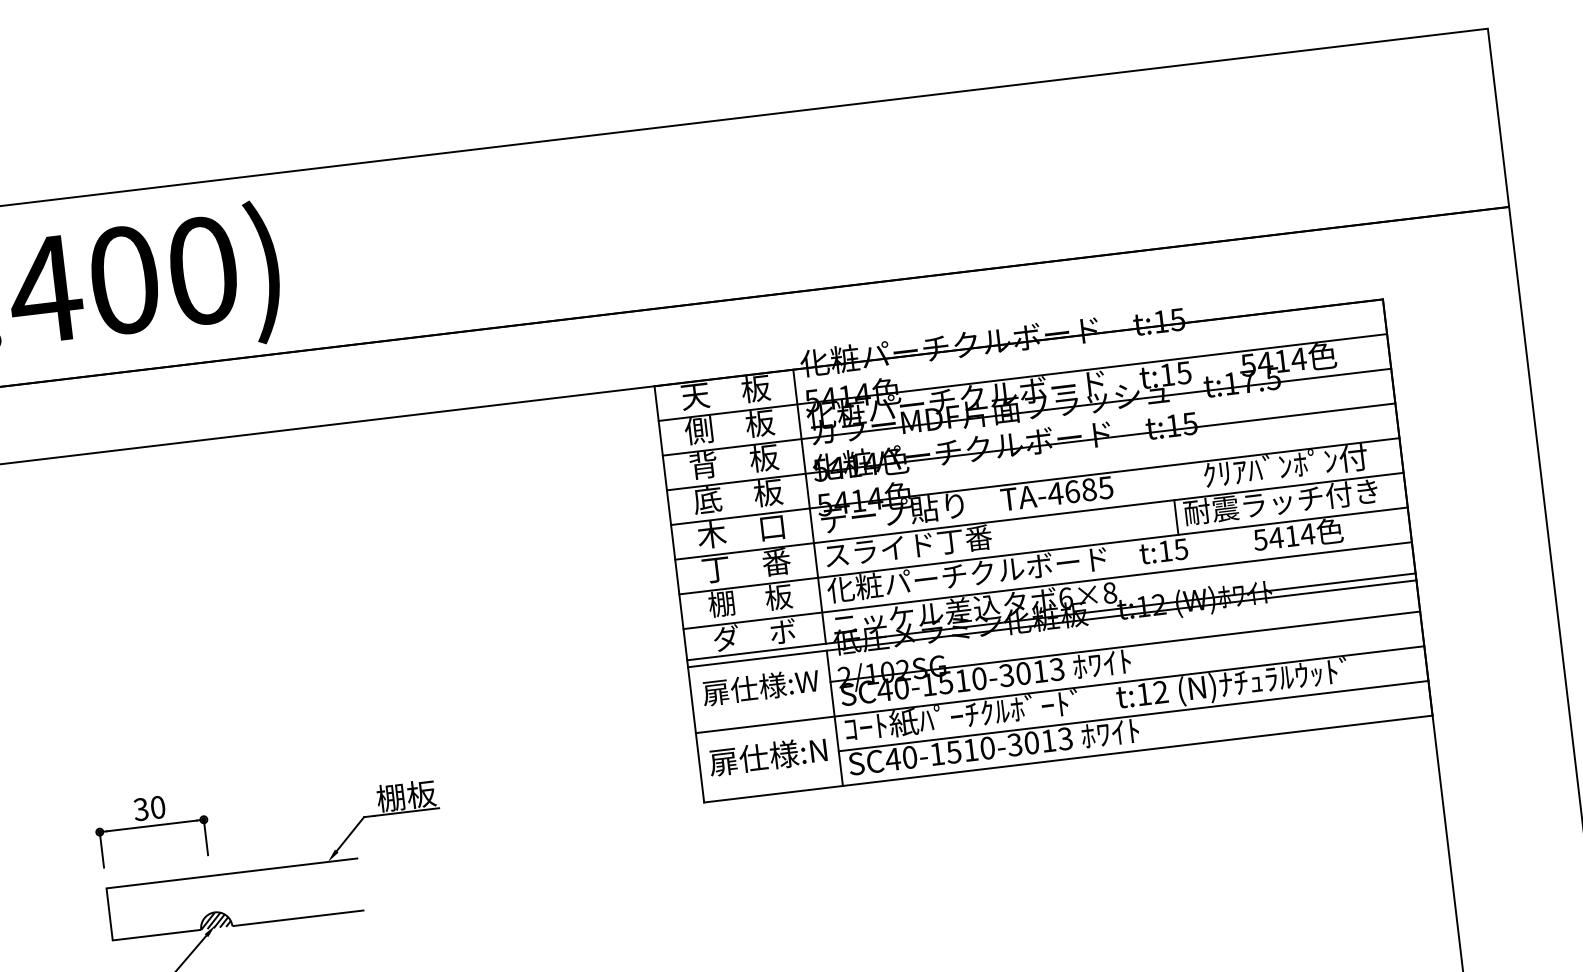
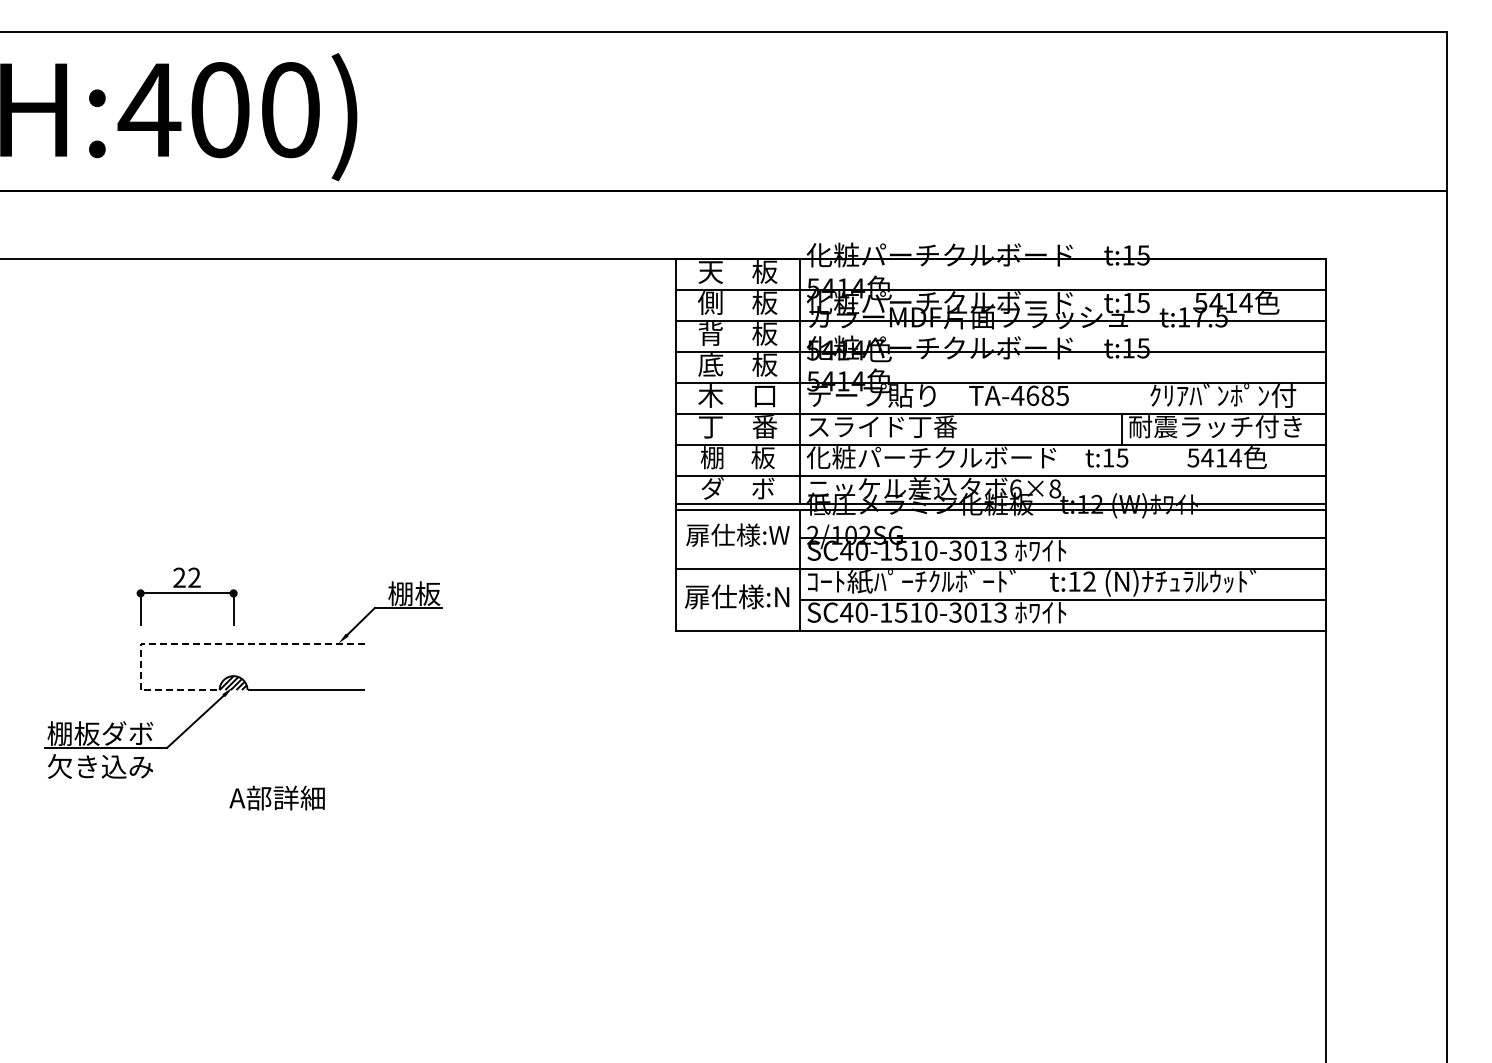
text: (149, 808) -> (186, 577), 30 -> 22
line: (160, 881) -> (188, 643), solid -> dashed

